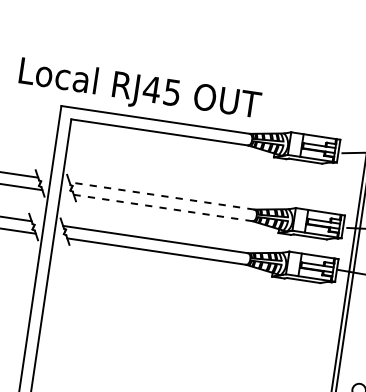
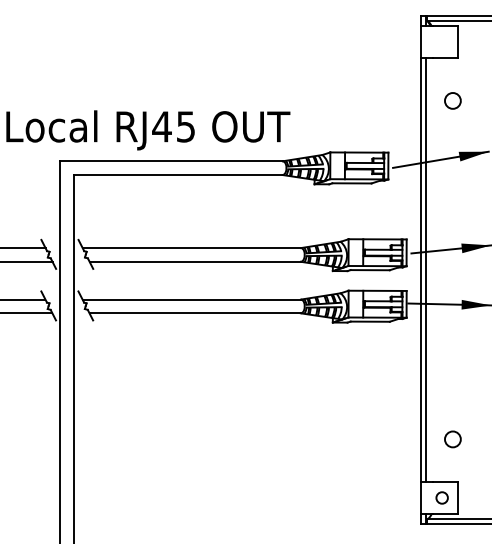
line: (161, 196) -> (191, 248), dashed -> solid
line: (163, 207) -> (195, 261), dashed -> solid

